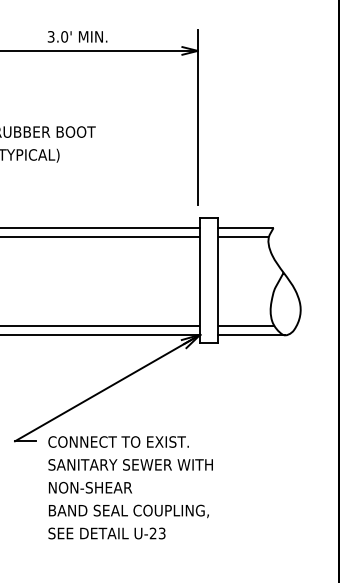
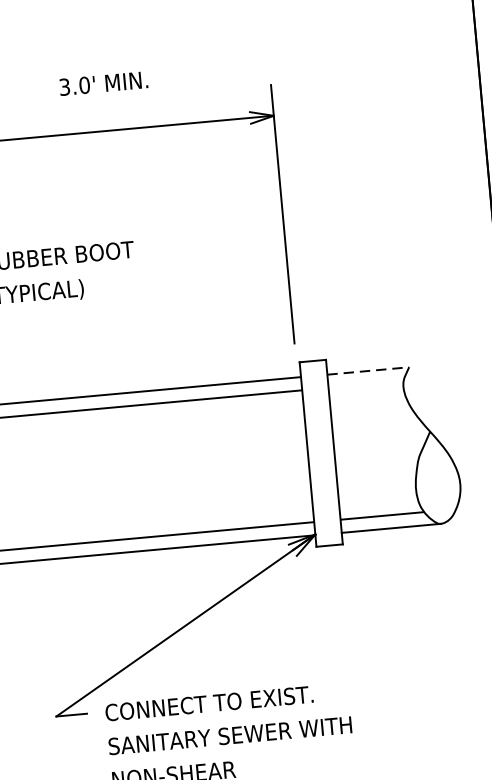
text: (77, 36) -> (103, 83), moved
line: (245, 228) -> (367, 371), solid -> dashed
line: (243, 237) -> (366, 385), removed

